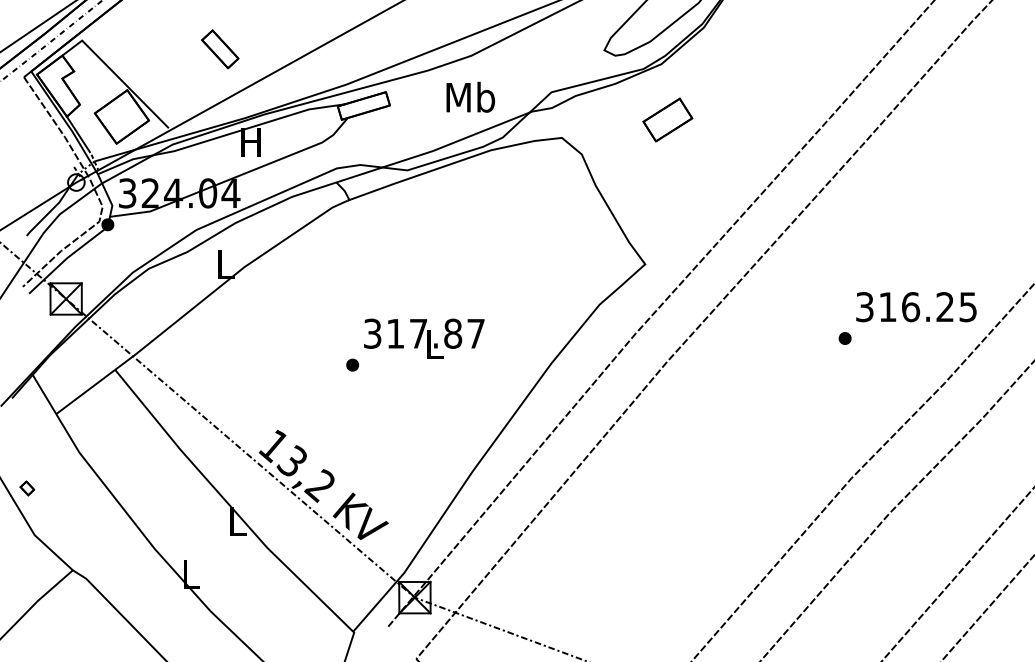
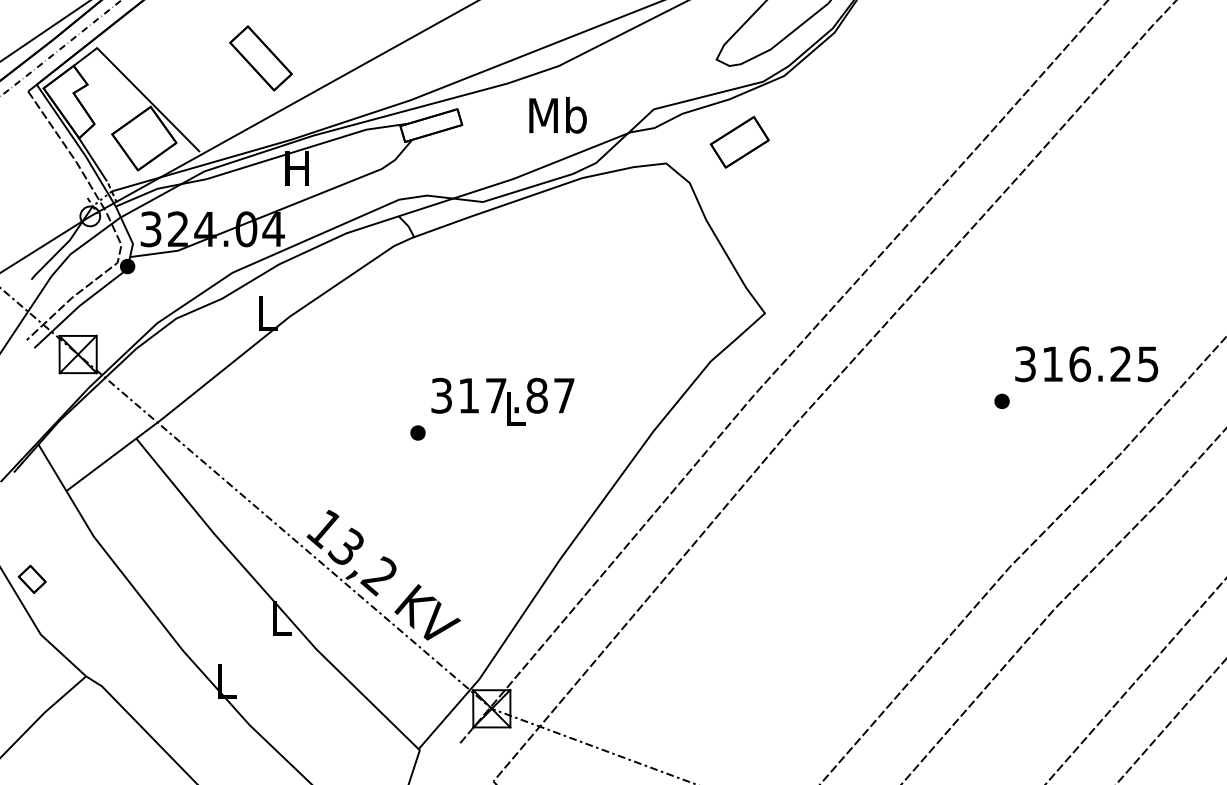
part: (219, 49) -> (260, 58), size x1.43
part: (667, 119) -> (739, 141), moved
part: (26, 487) -> (31, 578), size x1.67

